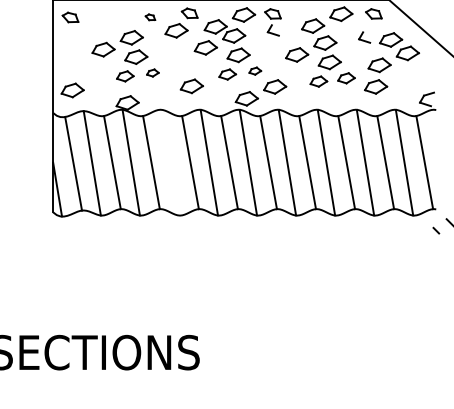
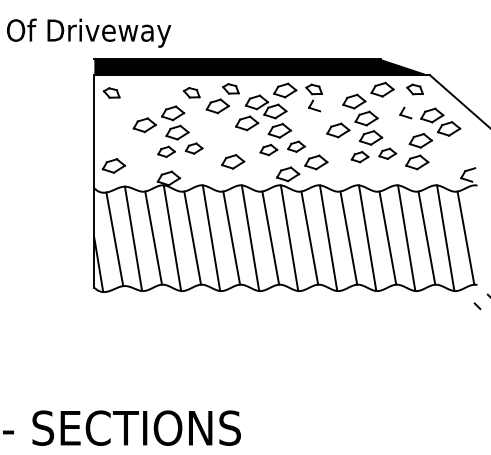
part: (150, 16) -> (191, 92), size x1.67
part: (255, 70) -> (296, 146), size x1.43
part: (152, 72) -> (193, 148), size x1.43
line: (170, 162) -> (211, 238), added

